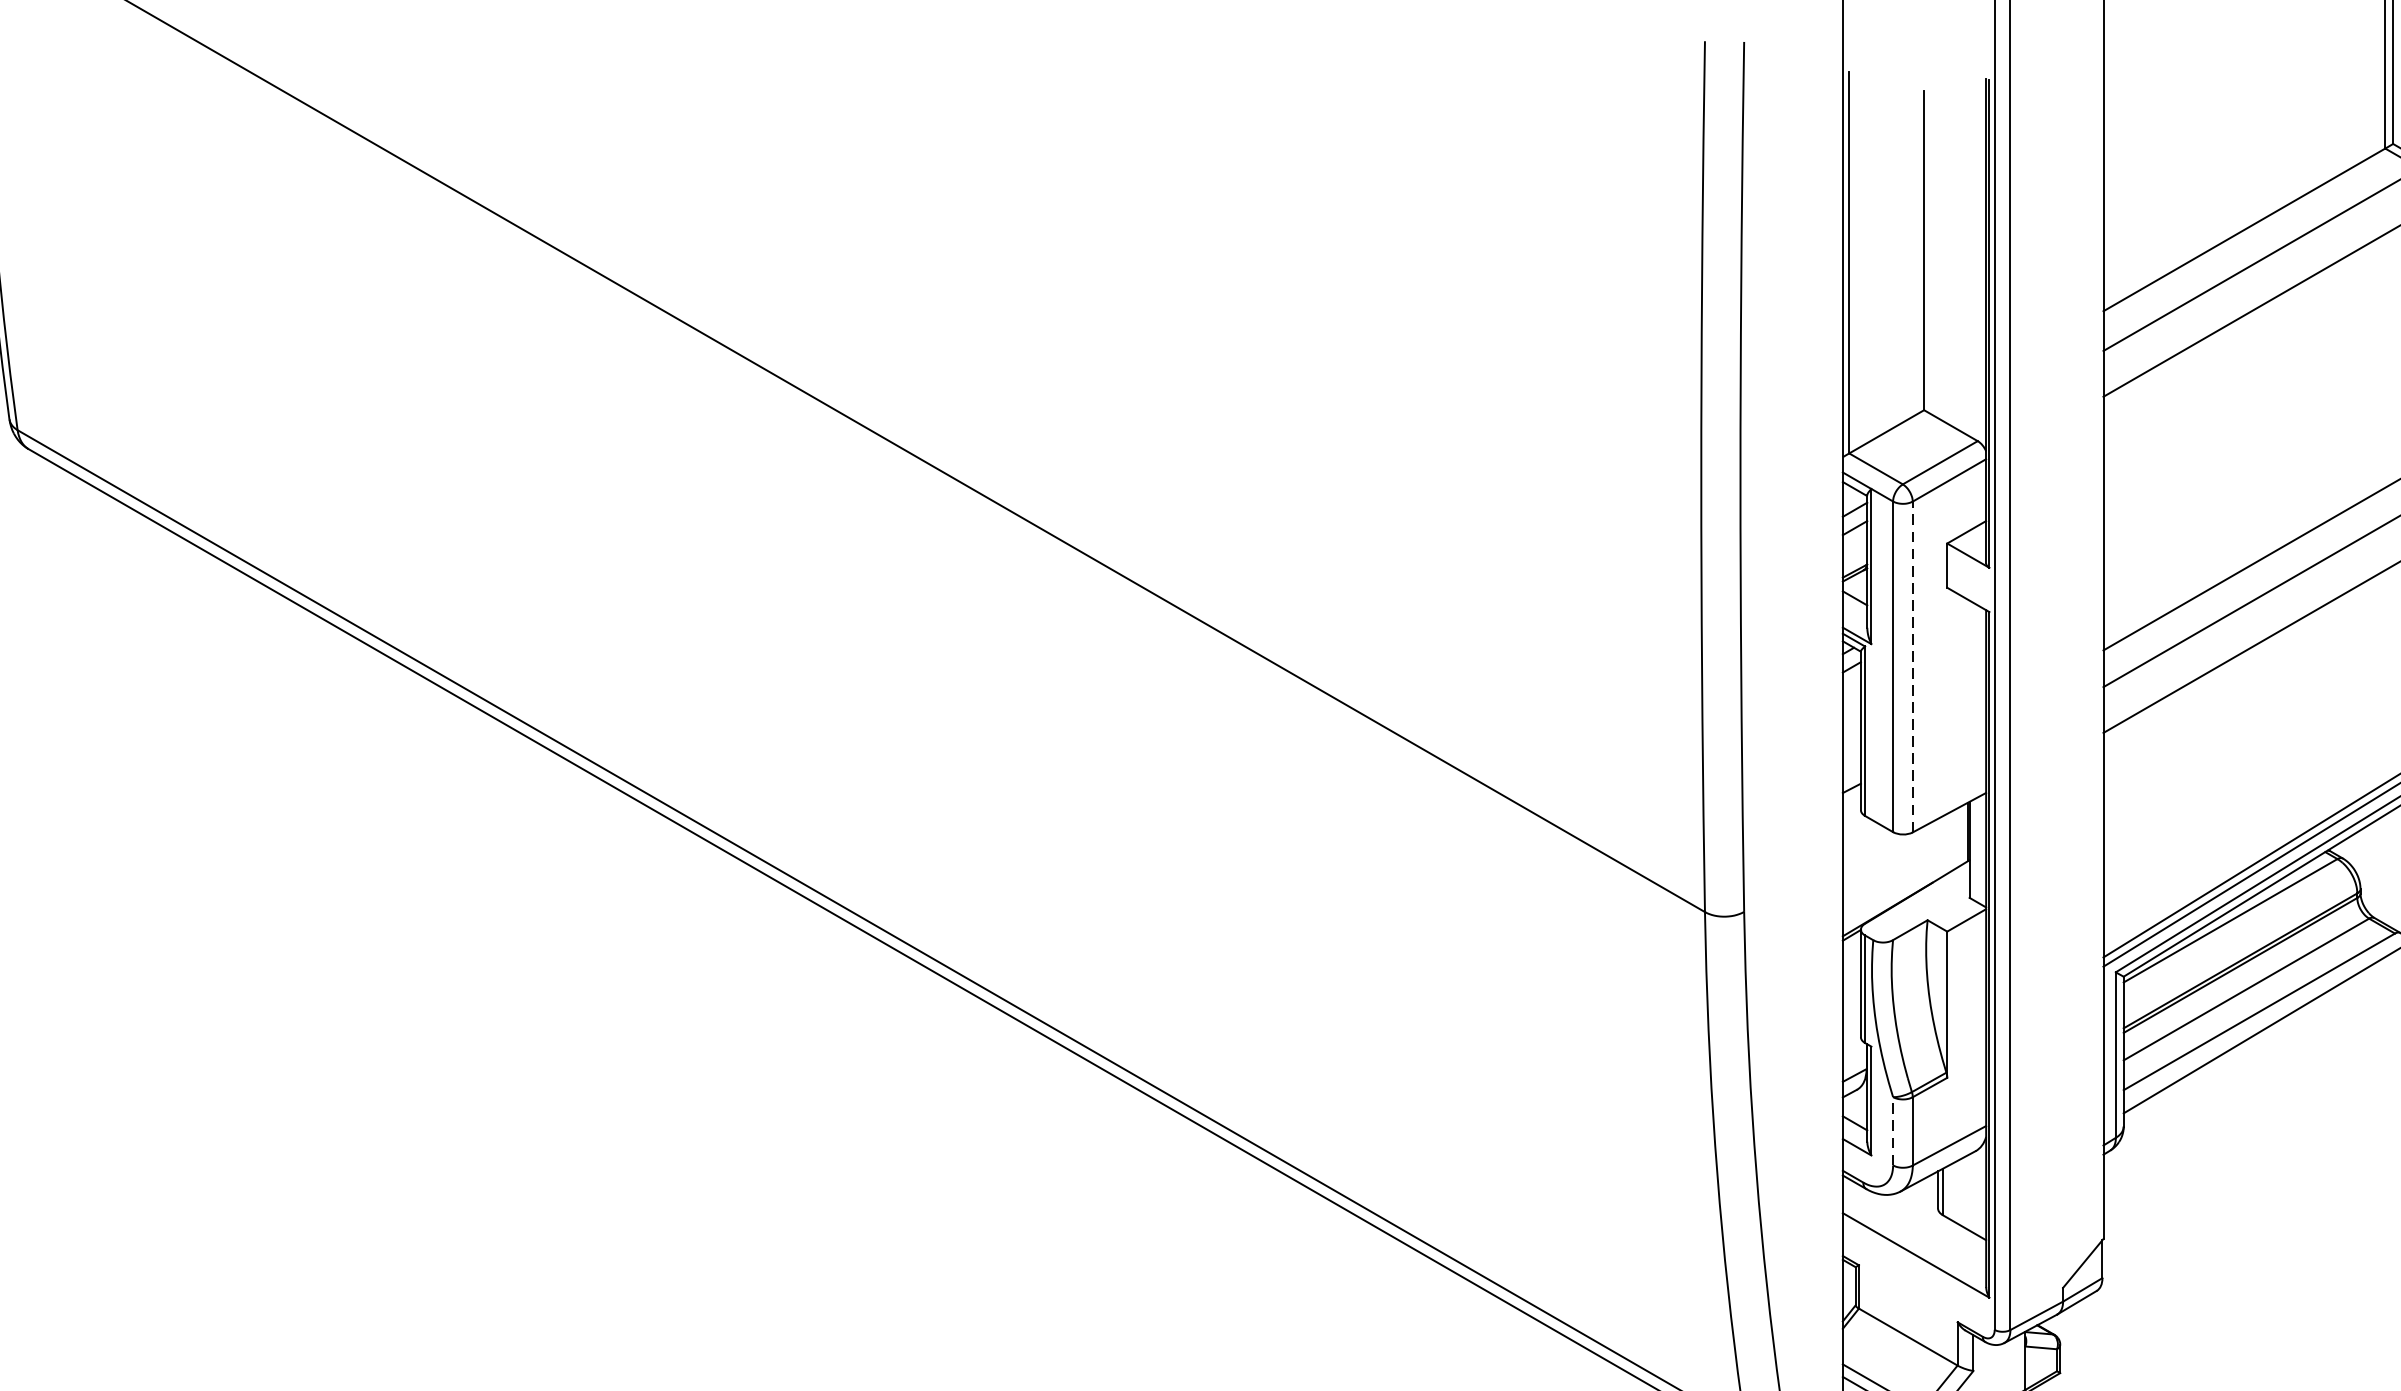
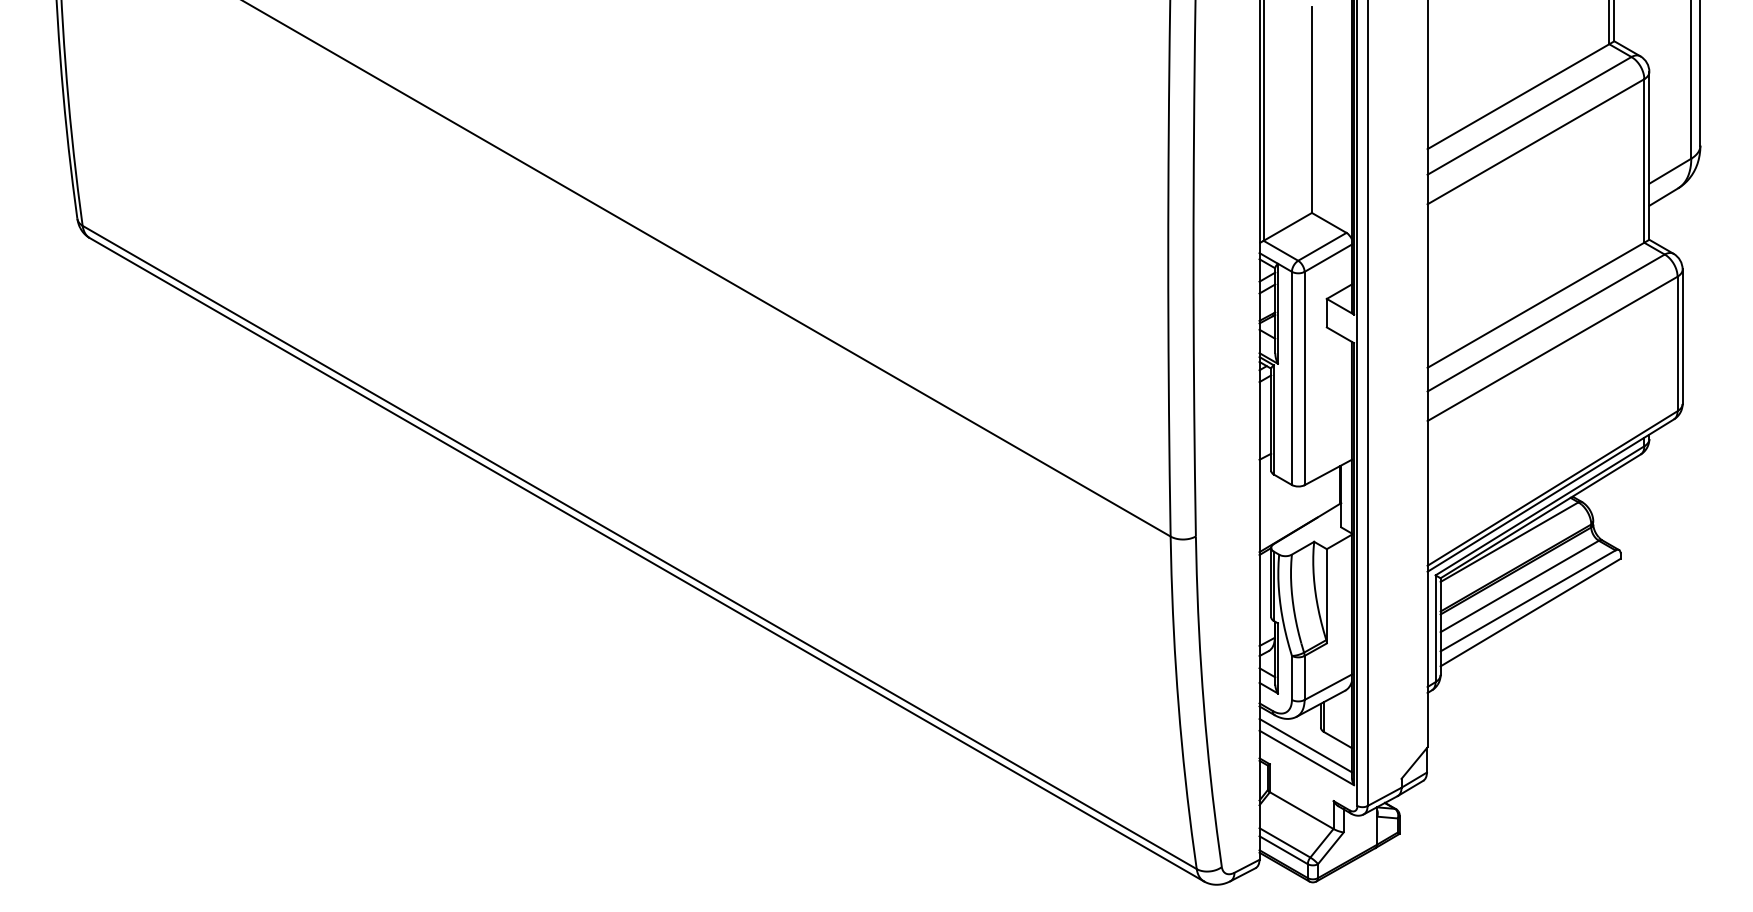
line: (1912, 666) -> (1304, 378), dashed -> solid
line: (1892, 1130) -> (1291, 677), dashed -> solid
line: (1914, 1236) -> (1305, 745), added

